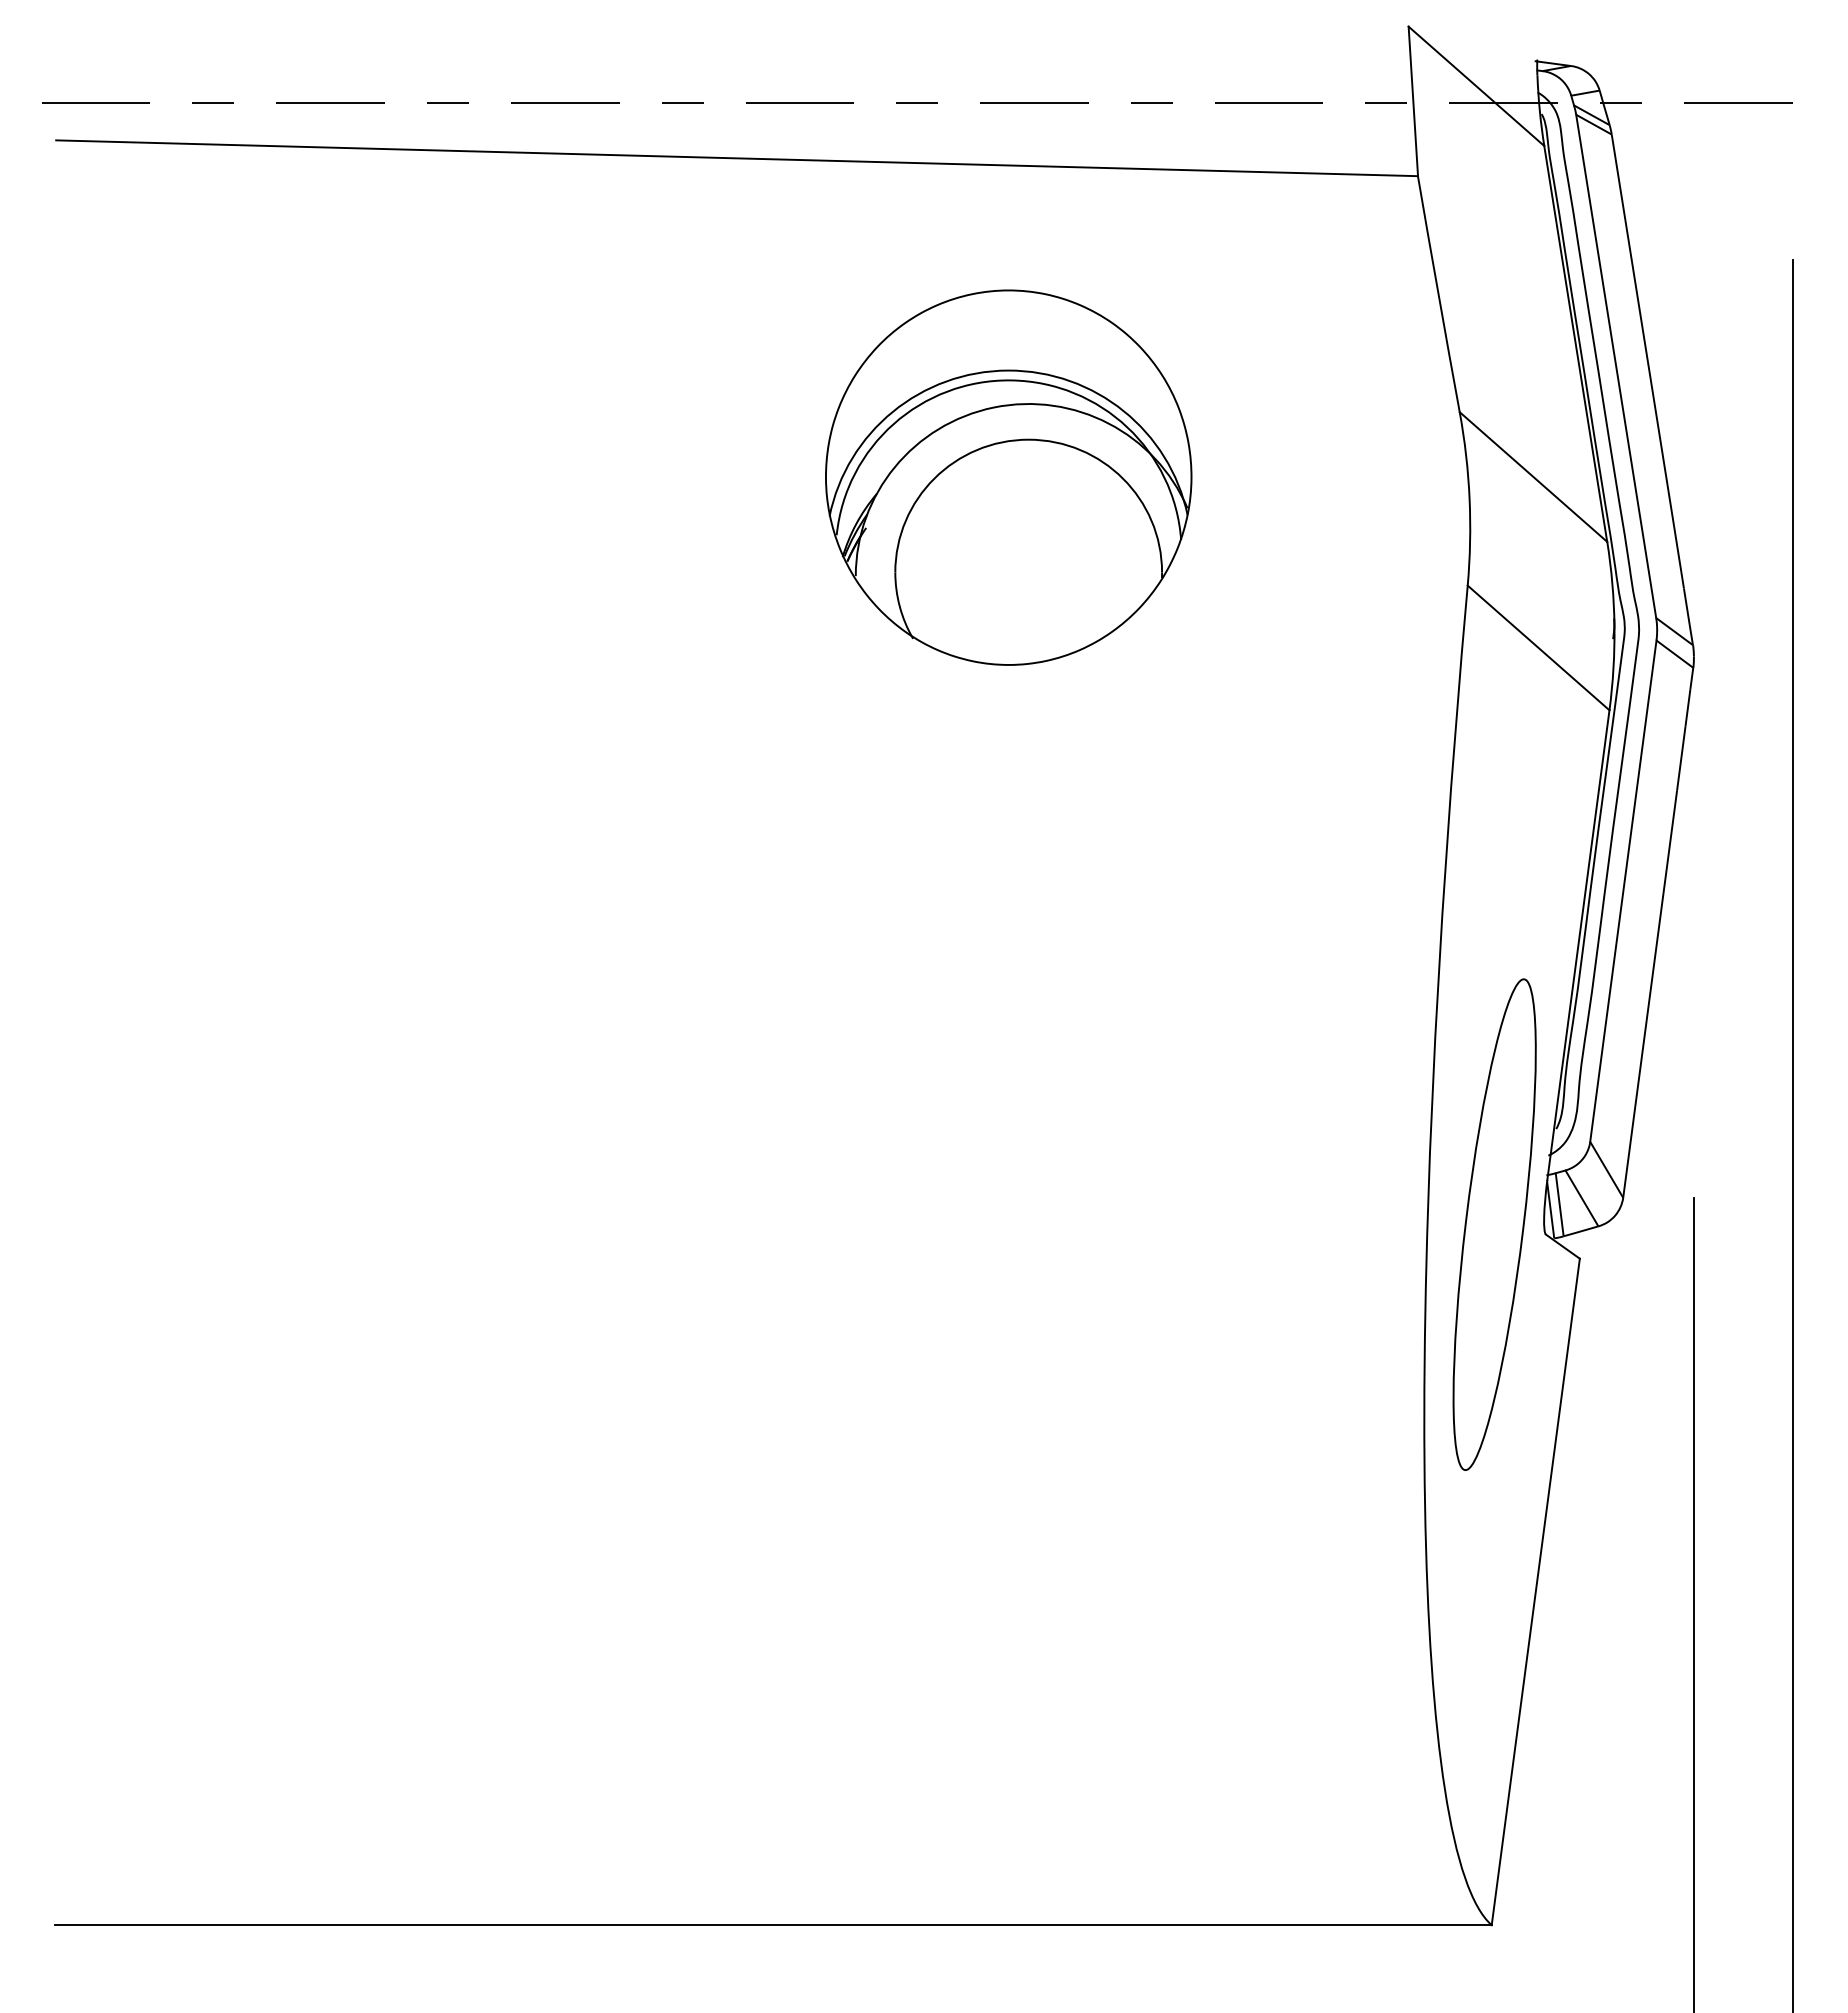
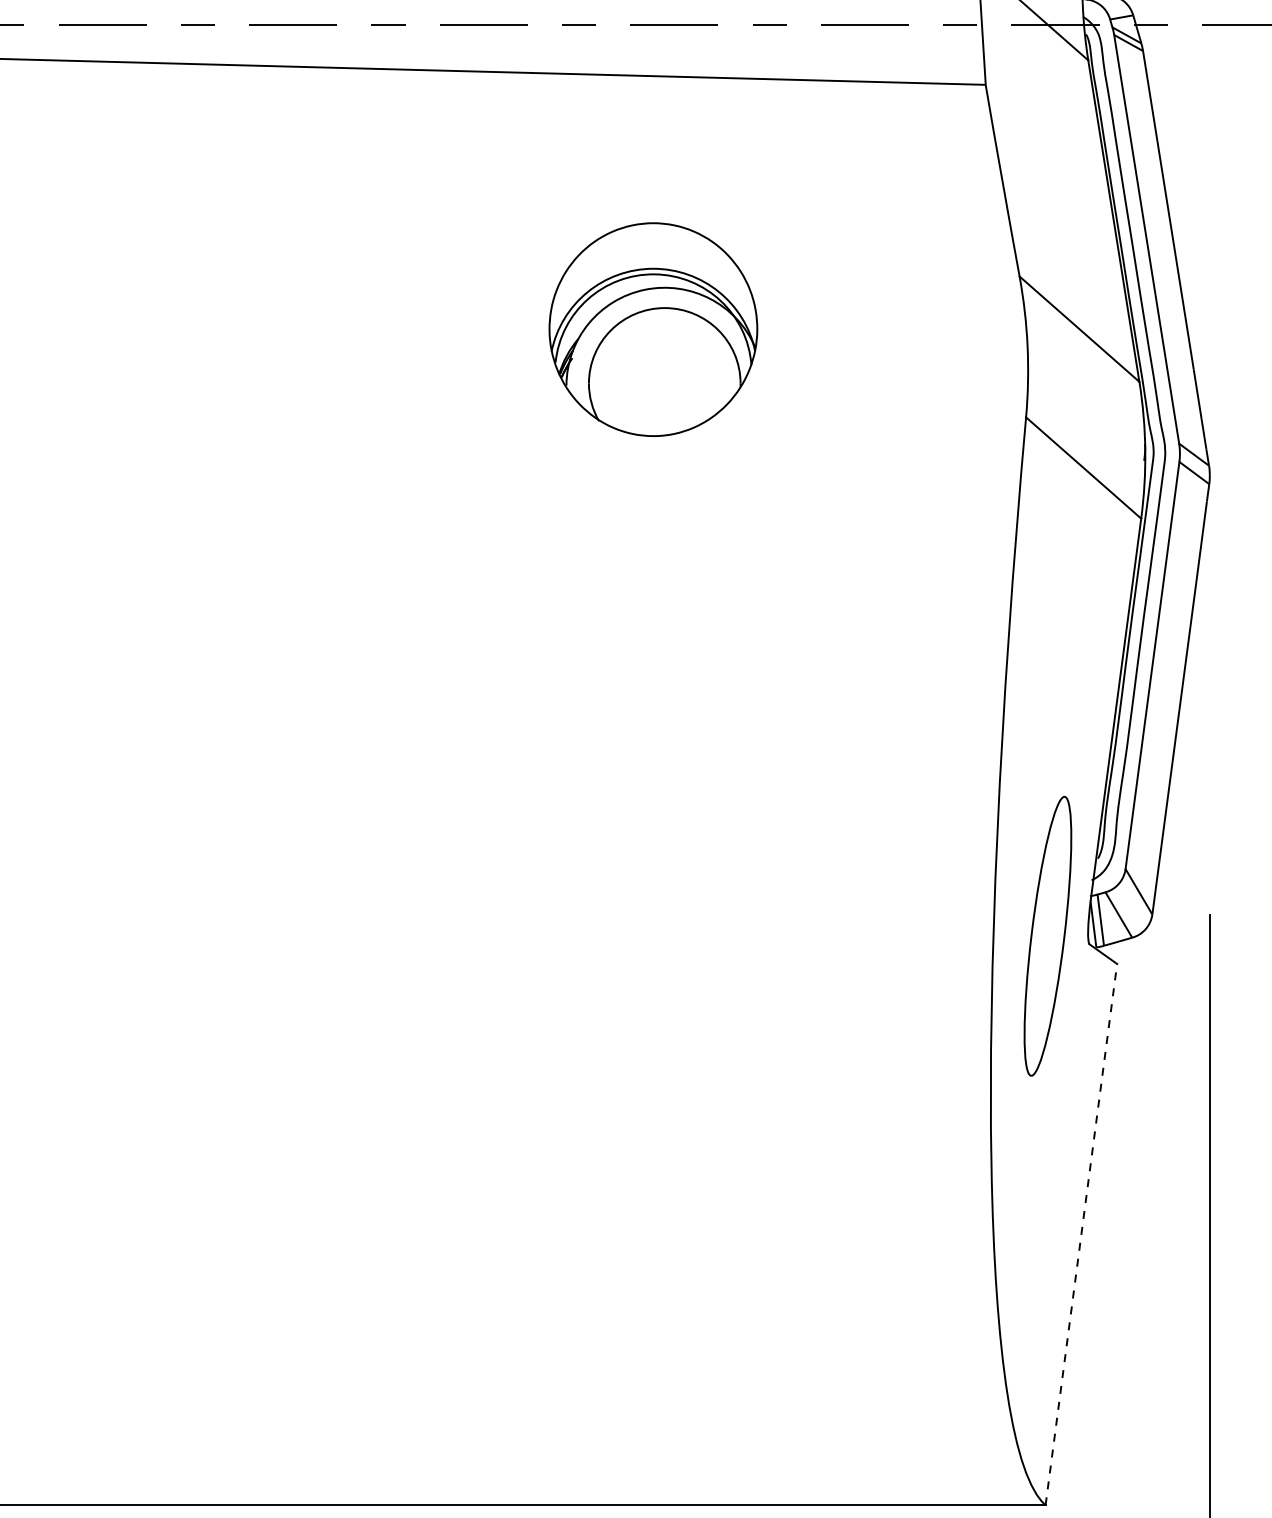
part: (1008, 477) -> (653, 329), size x0.7
part: (1494, 1224) -> (1047, 936), size x0.7
line: (1535, 1591) -> (1081, 1234), solid -> dashed

